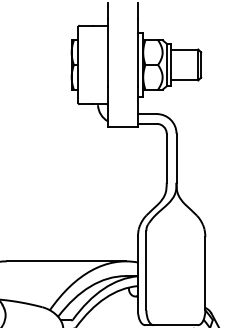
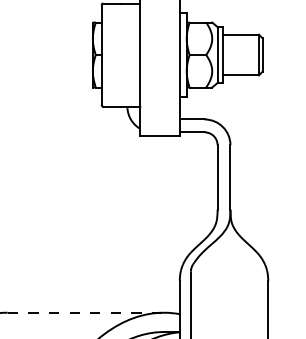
line: (66, 261) -> (86, 312), solid -> dashed

